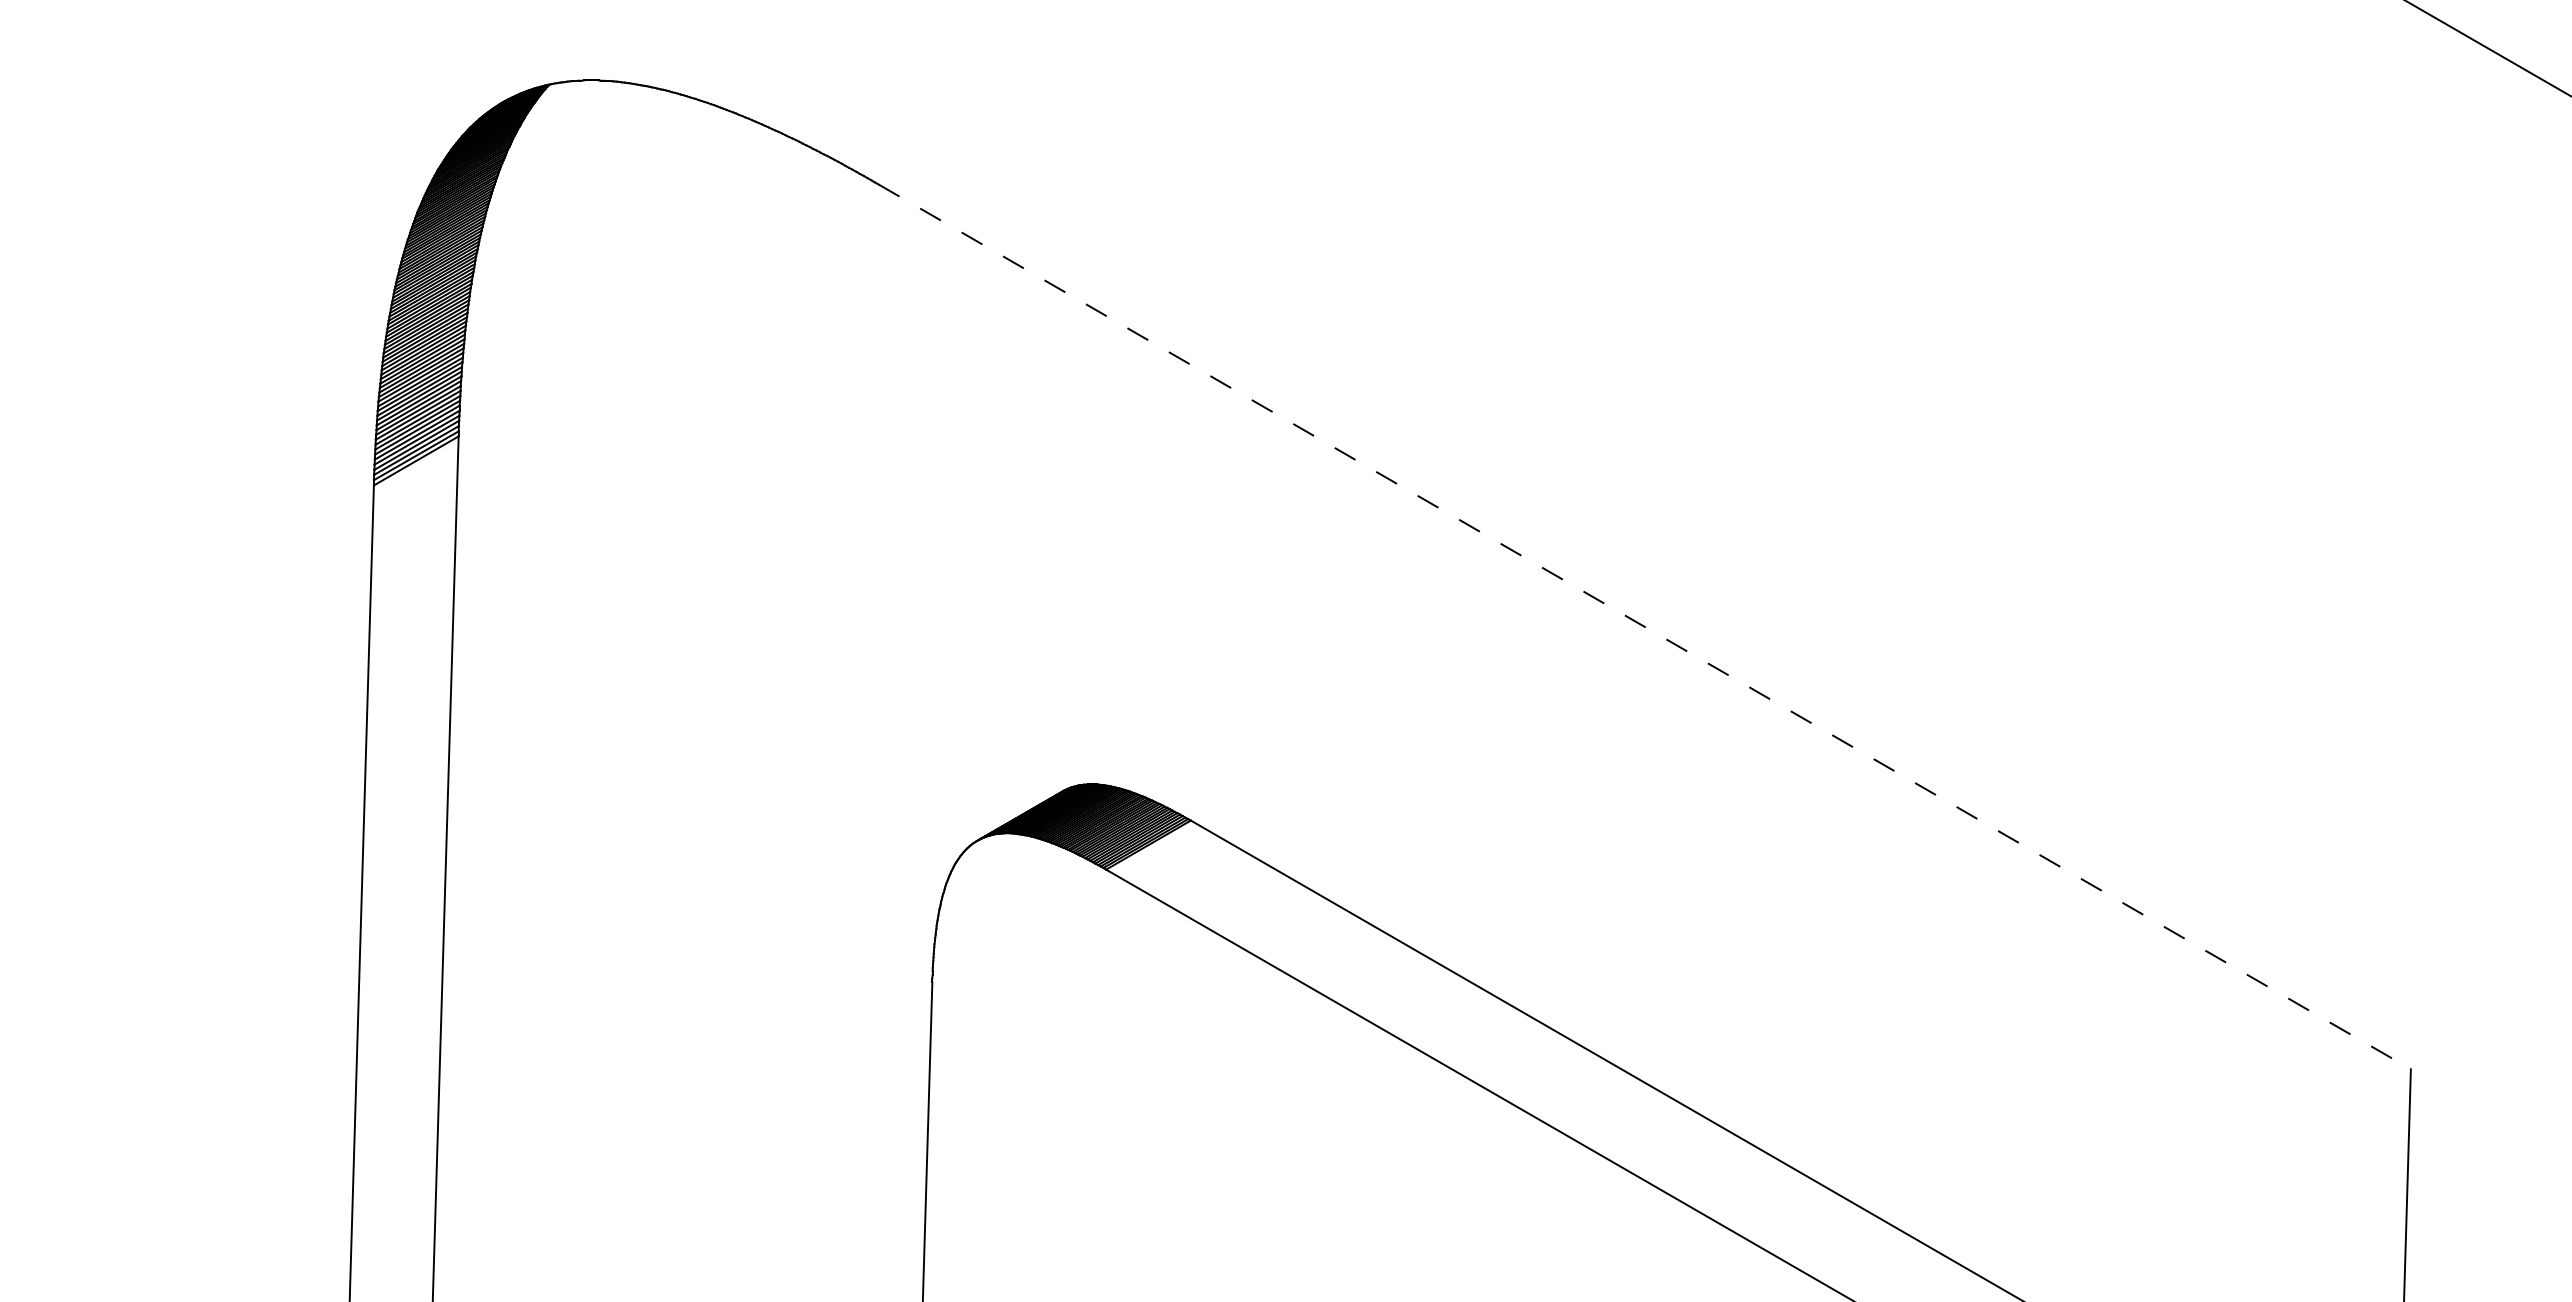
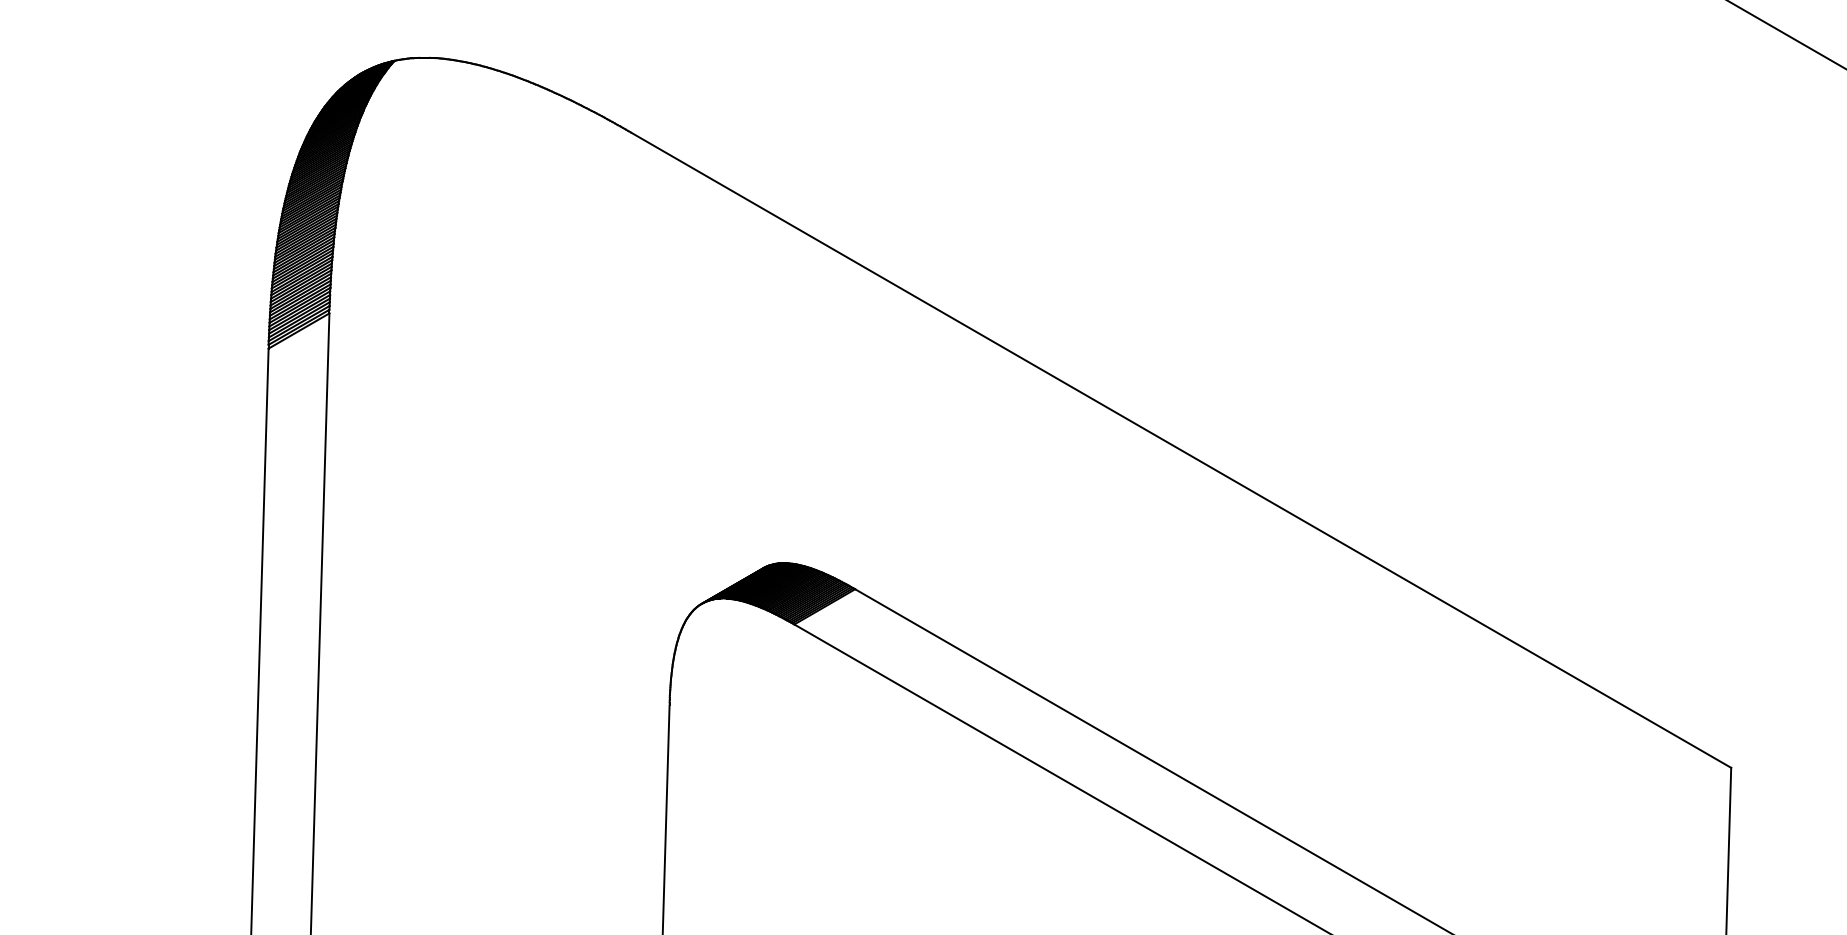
line: (1645, 627) -> (1181, 450), dashed -> solid

